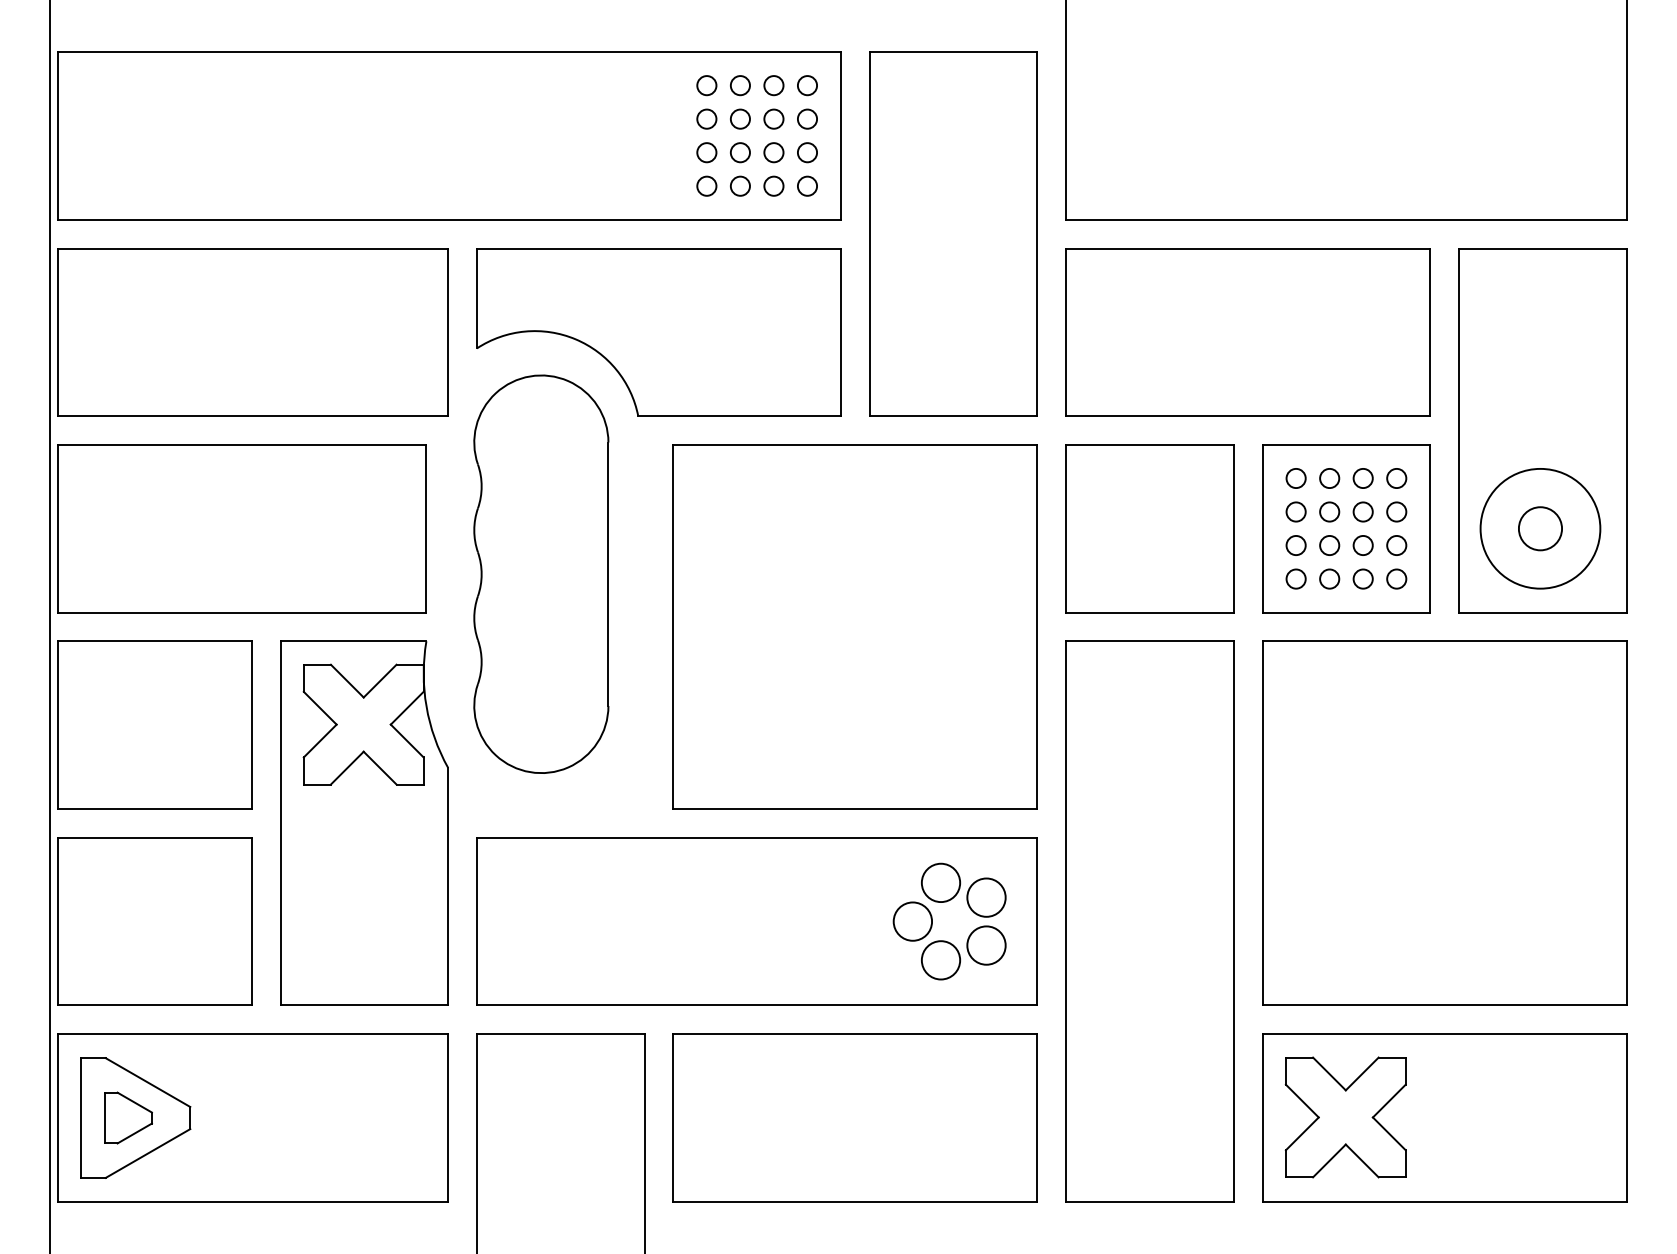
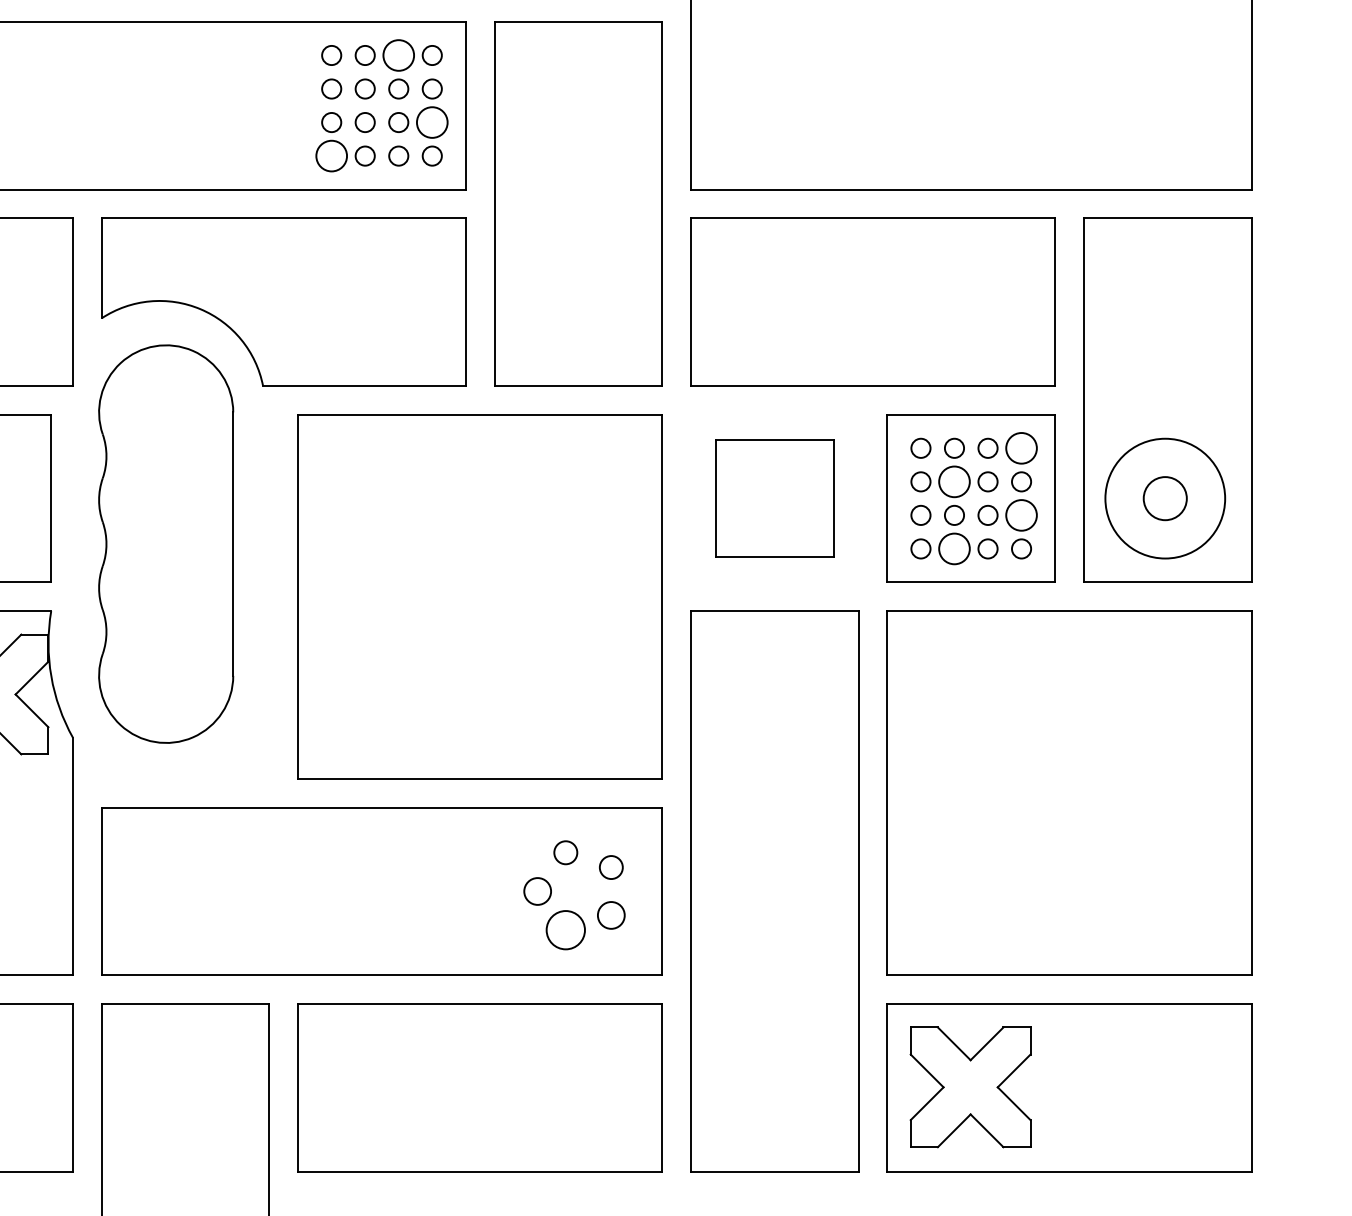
circle: (773, 85) -> (398, 55), size x1.6
circle: (807, 152) -> (432, 122), size x1.6
circle: (706, 185) -> (331, 155), size x1.6
circle: (1396, 478) -> (1021, 448), size x1.6
circle: (1329, 511) -> (954, 481), size x1.6
part: (1149, 528) -> (774, 498), size x0.7
circle: (1396, 545) -> (1021, 515), size x1.6
circle: (1329, 578) -> (954, 548), size x1.6
circle: (940, 882) -> (565, 852), size x0.6
circle: (986, 897) -> (611, 867), size x0.6
circle: (912, 921) -> (537, 891), size x0.7
circle: (986, 945) -> (611, 915), size x0.7

